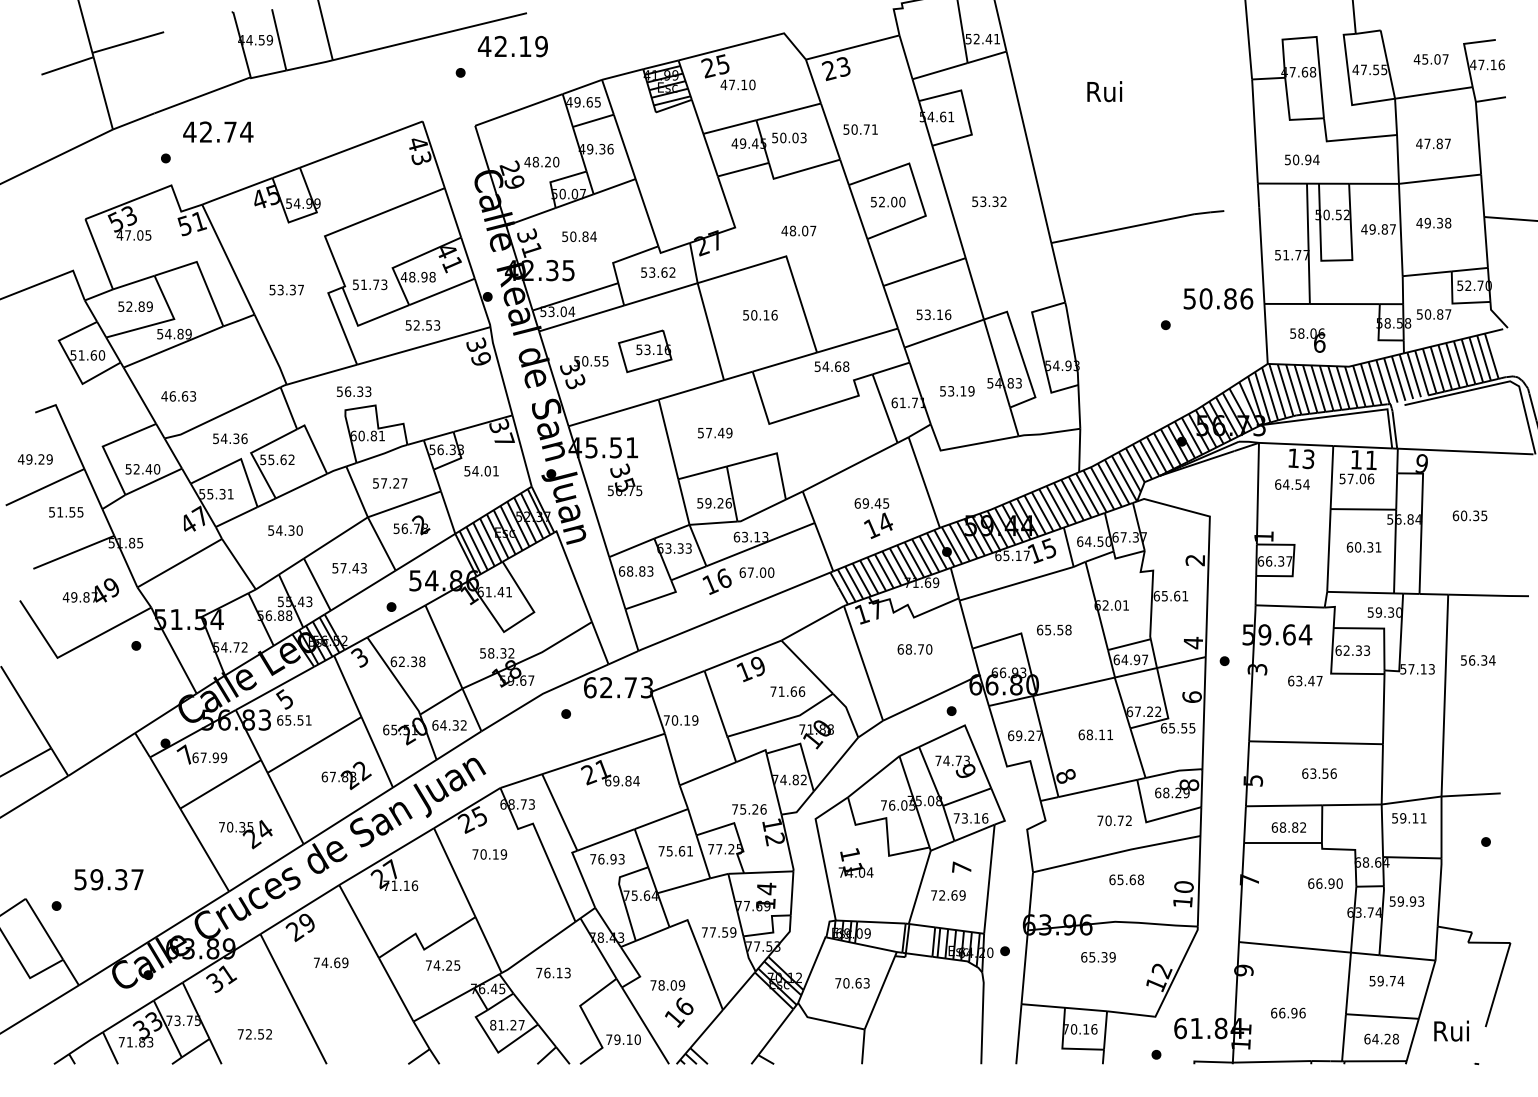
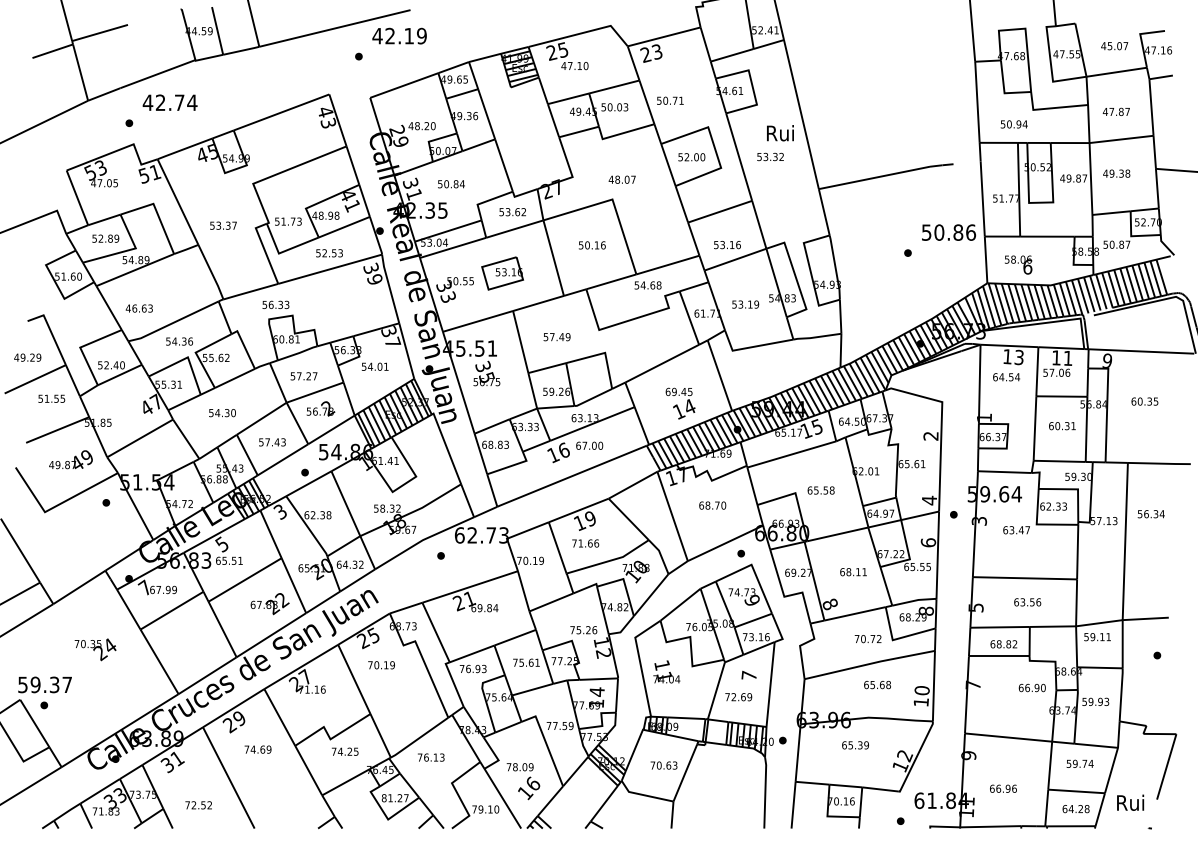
text: (1104, 91) -> (780, 133), moved
text: (787, 691) -> (585, 543), moved
text: (245, 834) -> (95, 649), moved
text: (108, 879) -> (44, 684), moved

